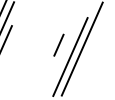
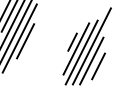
line: (63, 52) -> (76, 48), added
line: (82, 65) -> (91, 60), added
line: (91, 72) -> (98, 66), added

